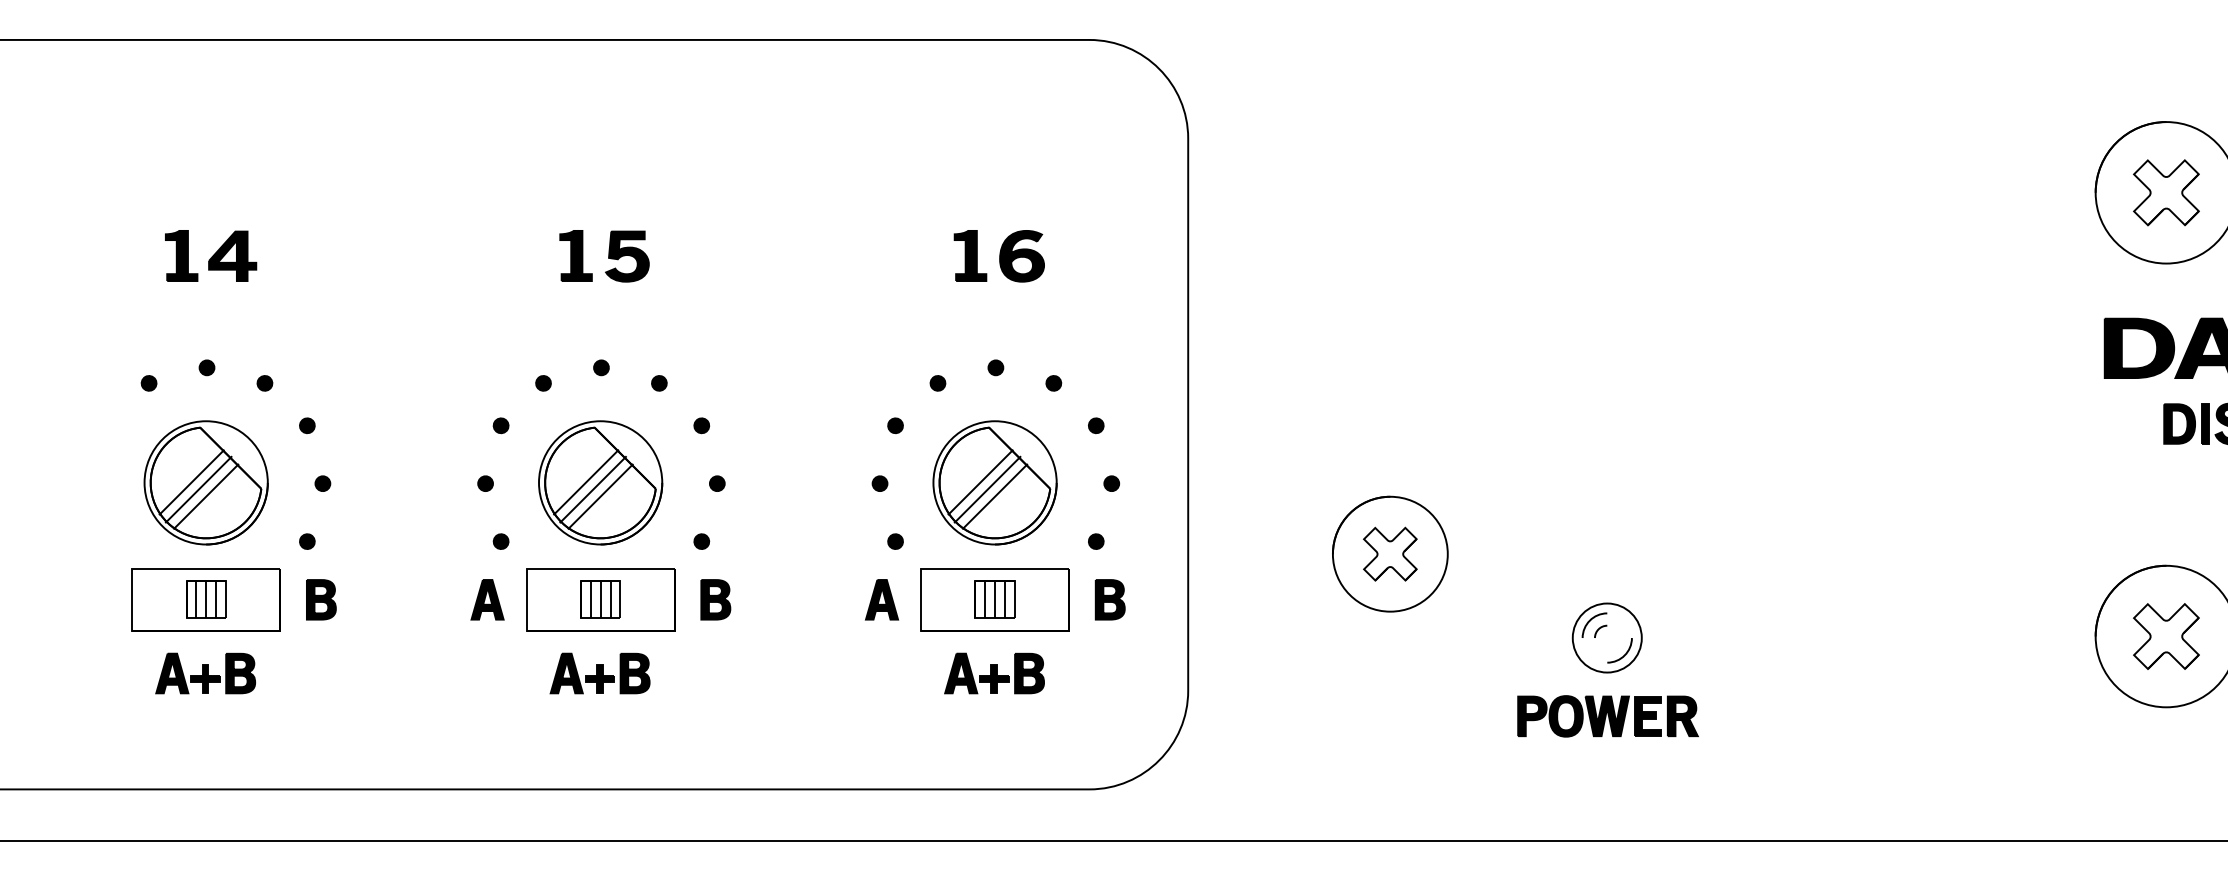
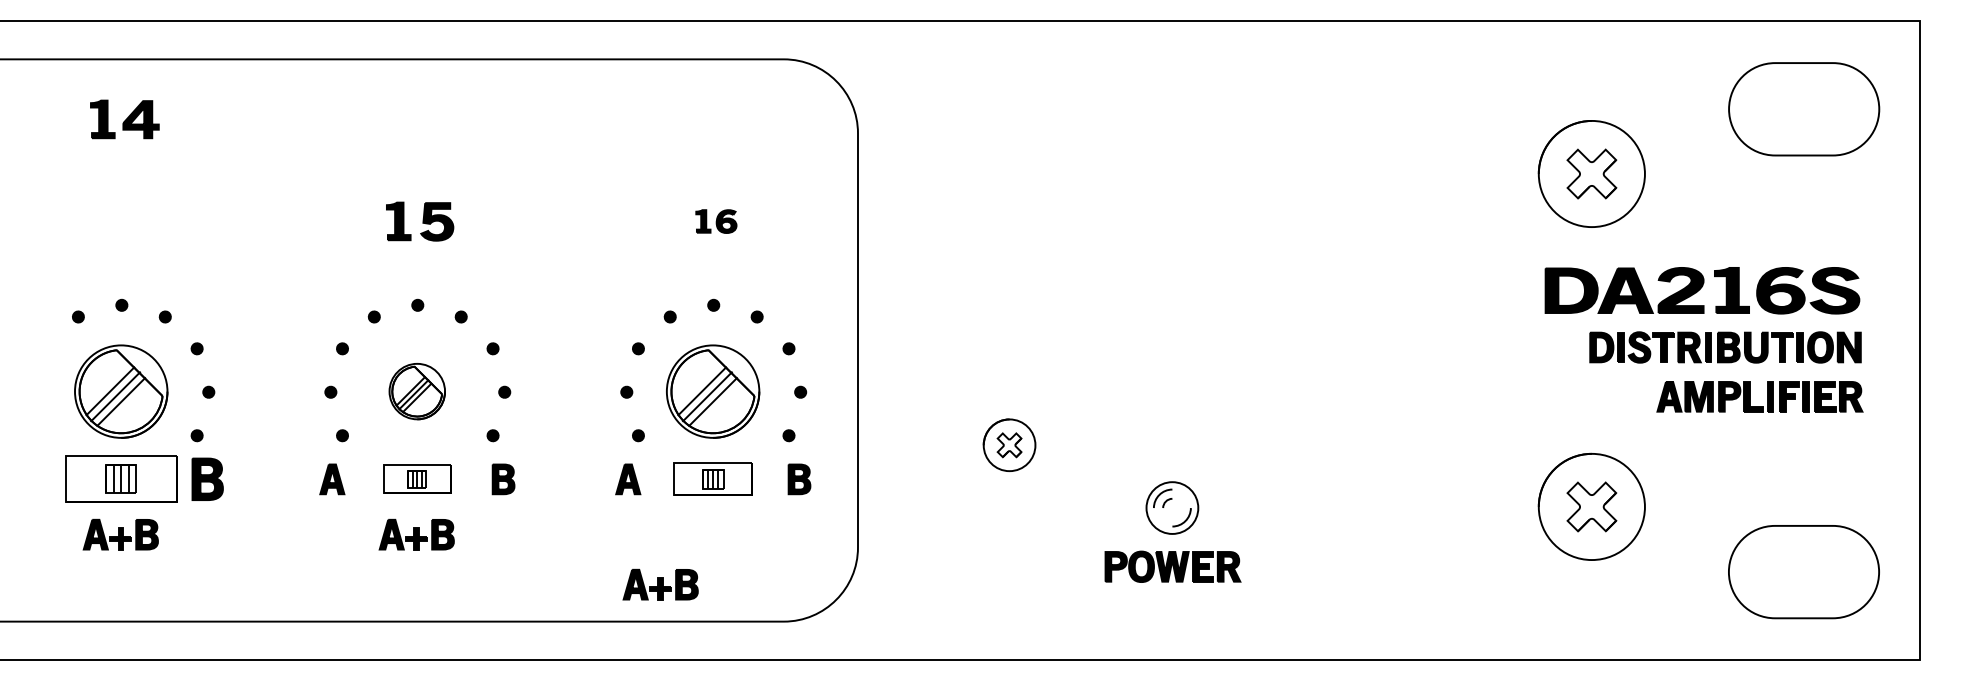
part: (210, 256) -> (124, 119), moved
part: (999, 256) -> (716, 221), size x0.6
part: (601, 482) -> (417, 391), size x0.6
part: (1390, 554) -> (1009, 445), size x0.6
part: (601, 598) -> (417, 478), size x0.6
part: (995, 598) -> (713, 478), size x0.7
part: (321, 599) -> (207, 479), size x1.4
part: (994, 673) -> (660, 584), moved

